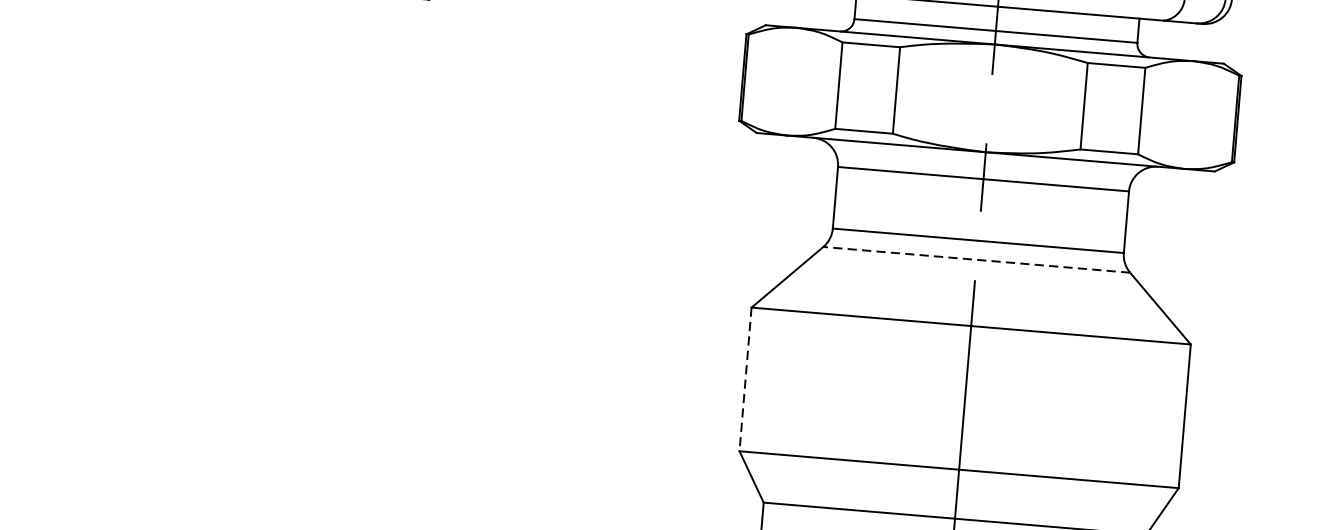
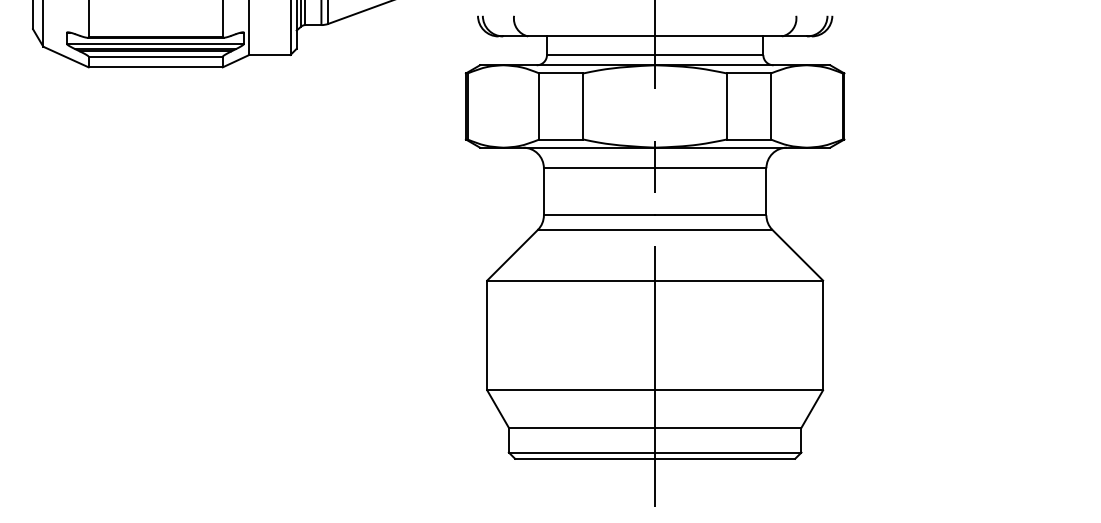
line: (975, 259) -> (654, 229), dashed -> solid
line: (745, 379) -> (487, 335), dashed -> solid

